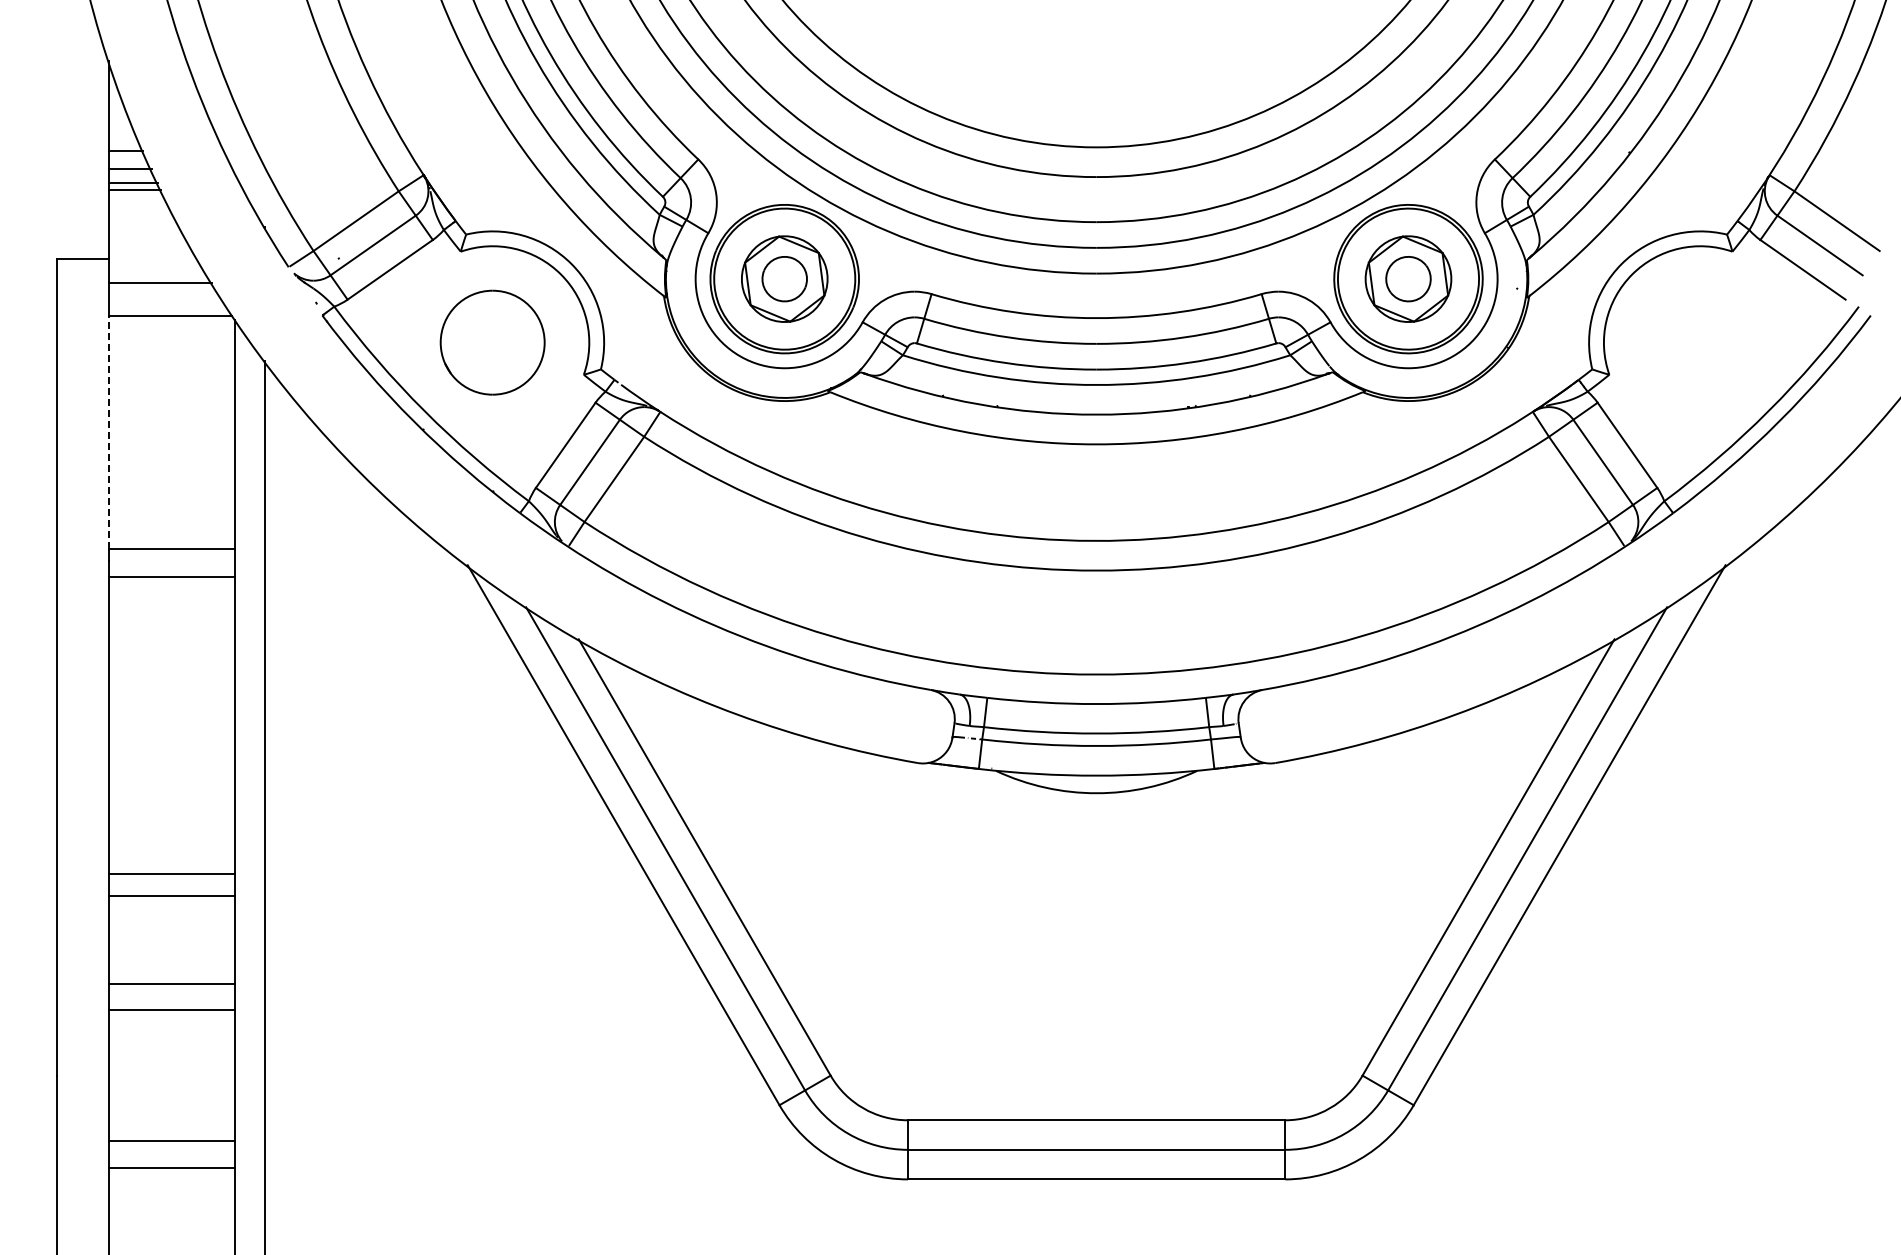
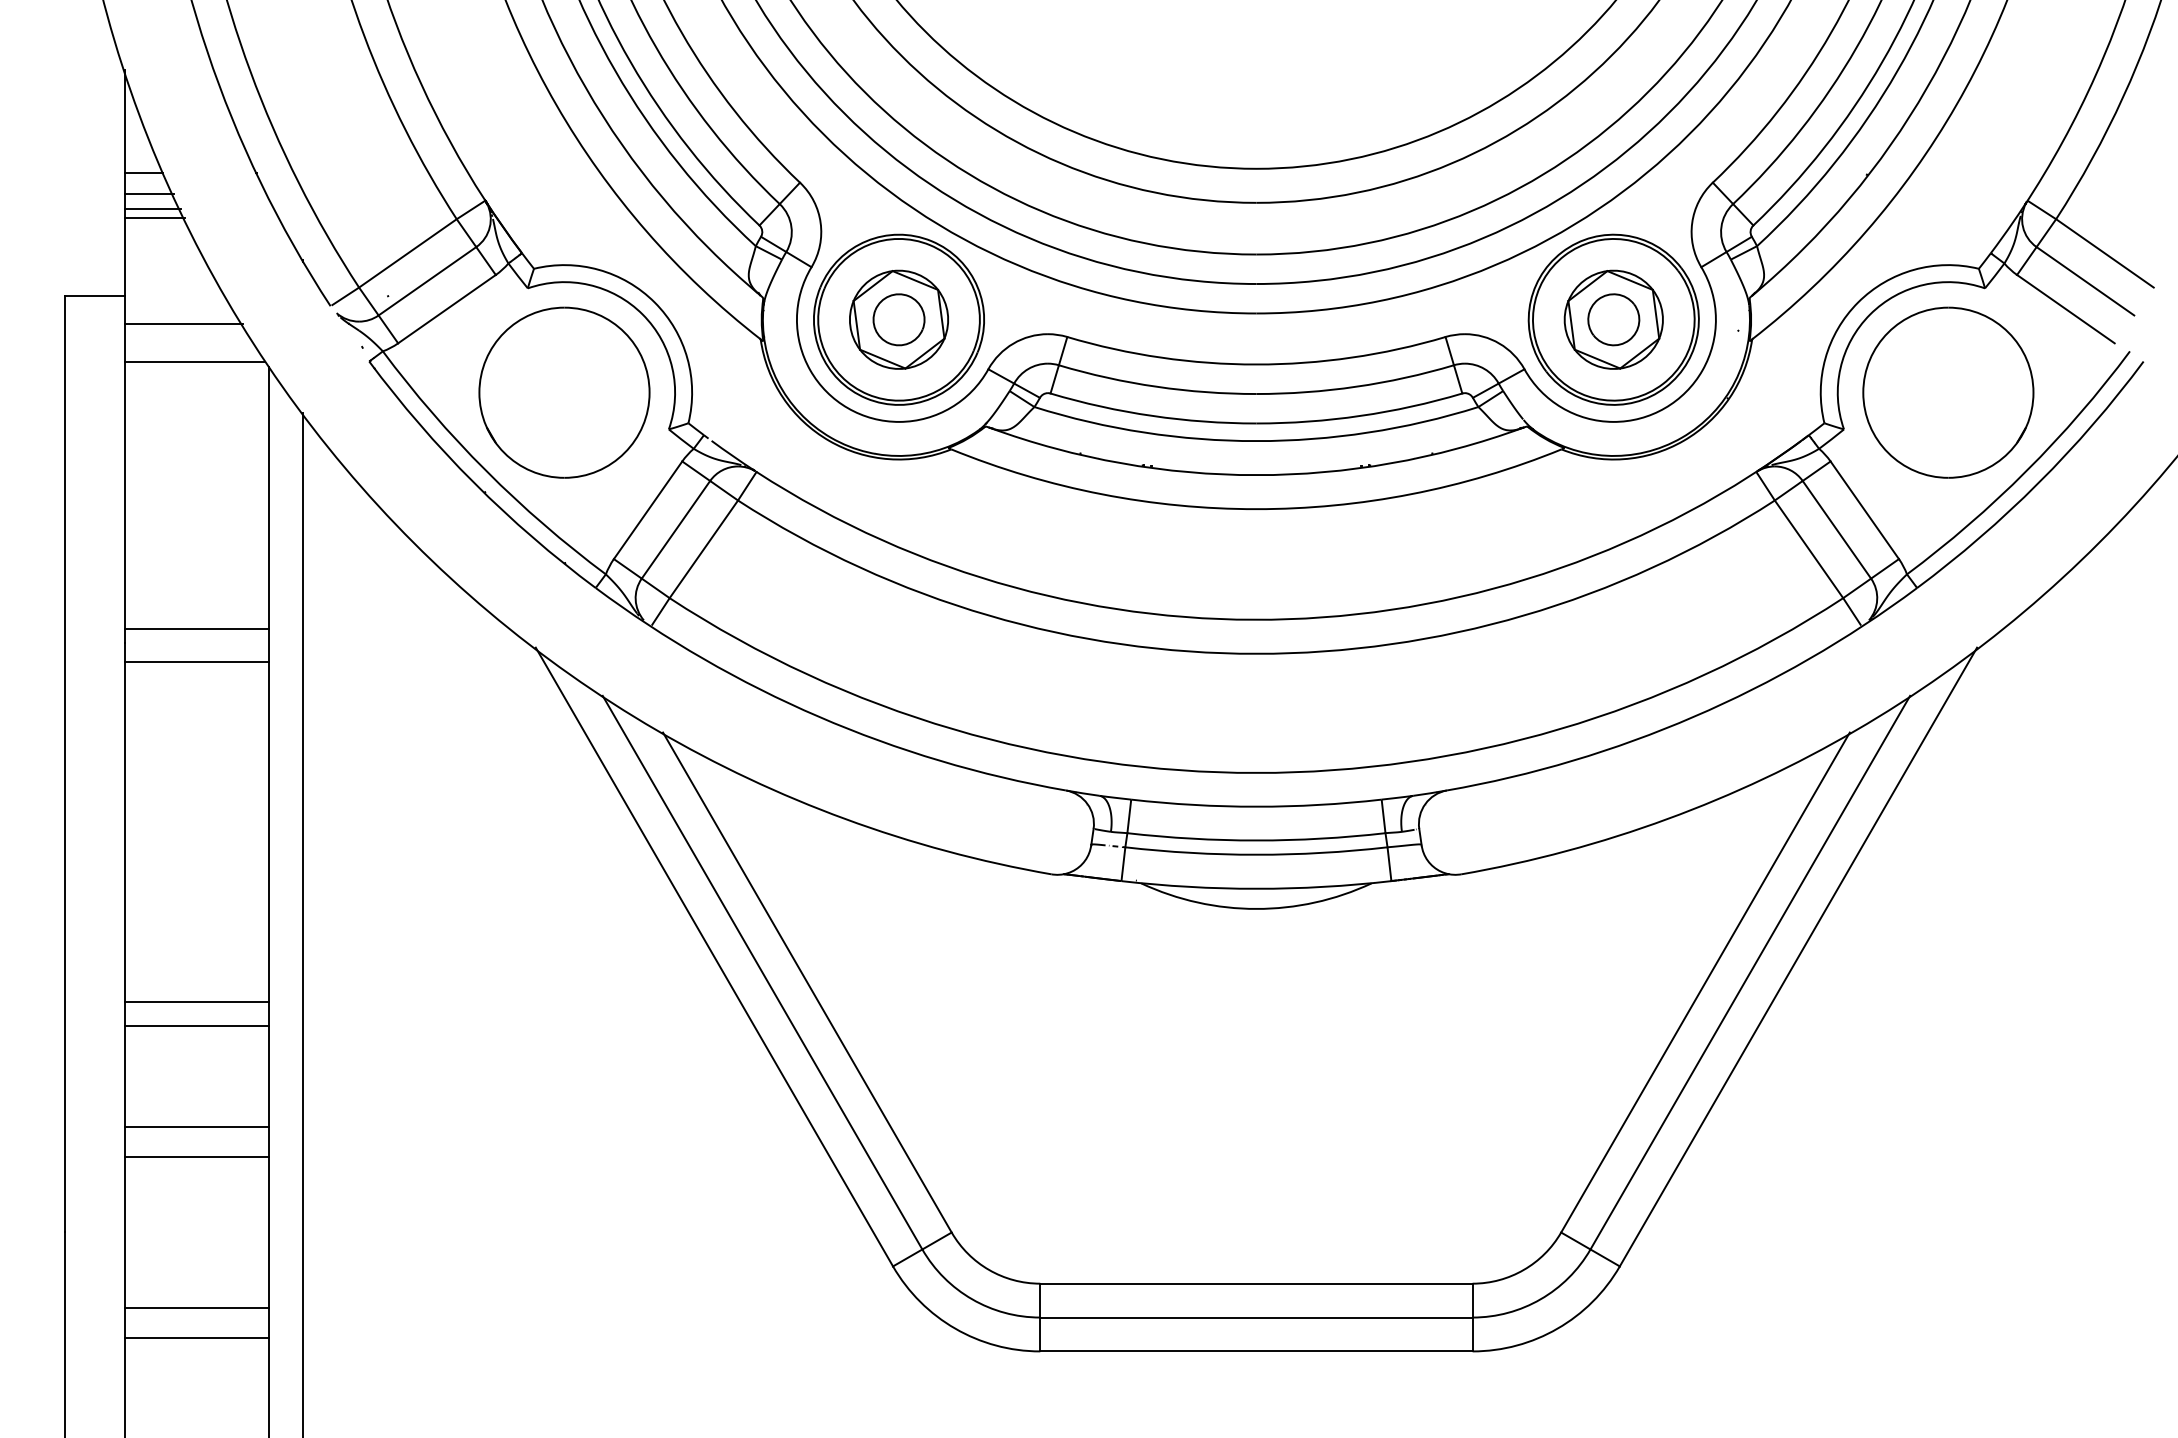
part: (492, 342) -> (564, 392), size x1.43
part: (1700, 342) -> (1948, 392), added
line: (109, 432) -> (125, 495), dashed -> solid

